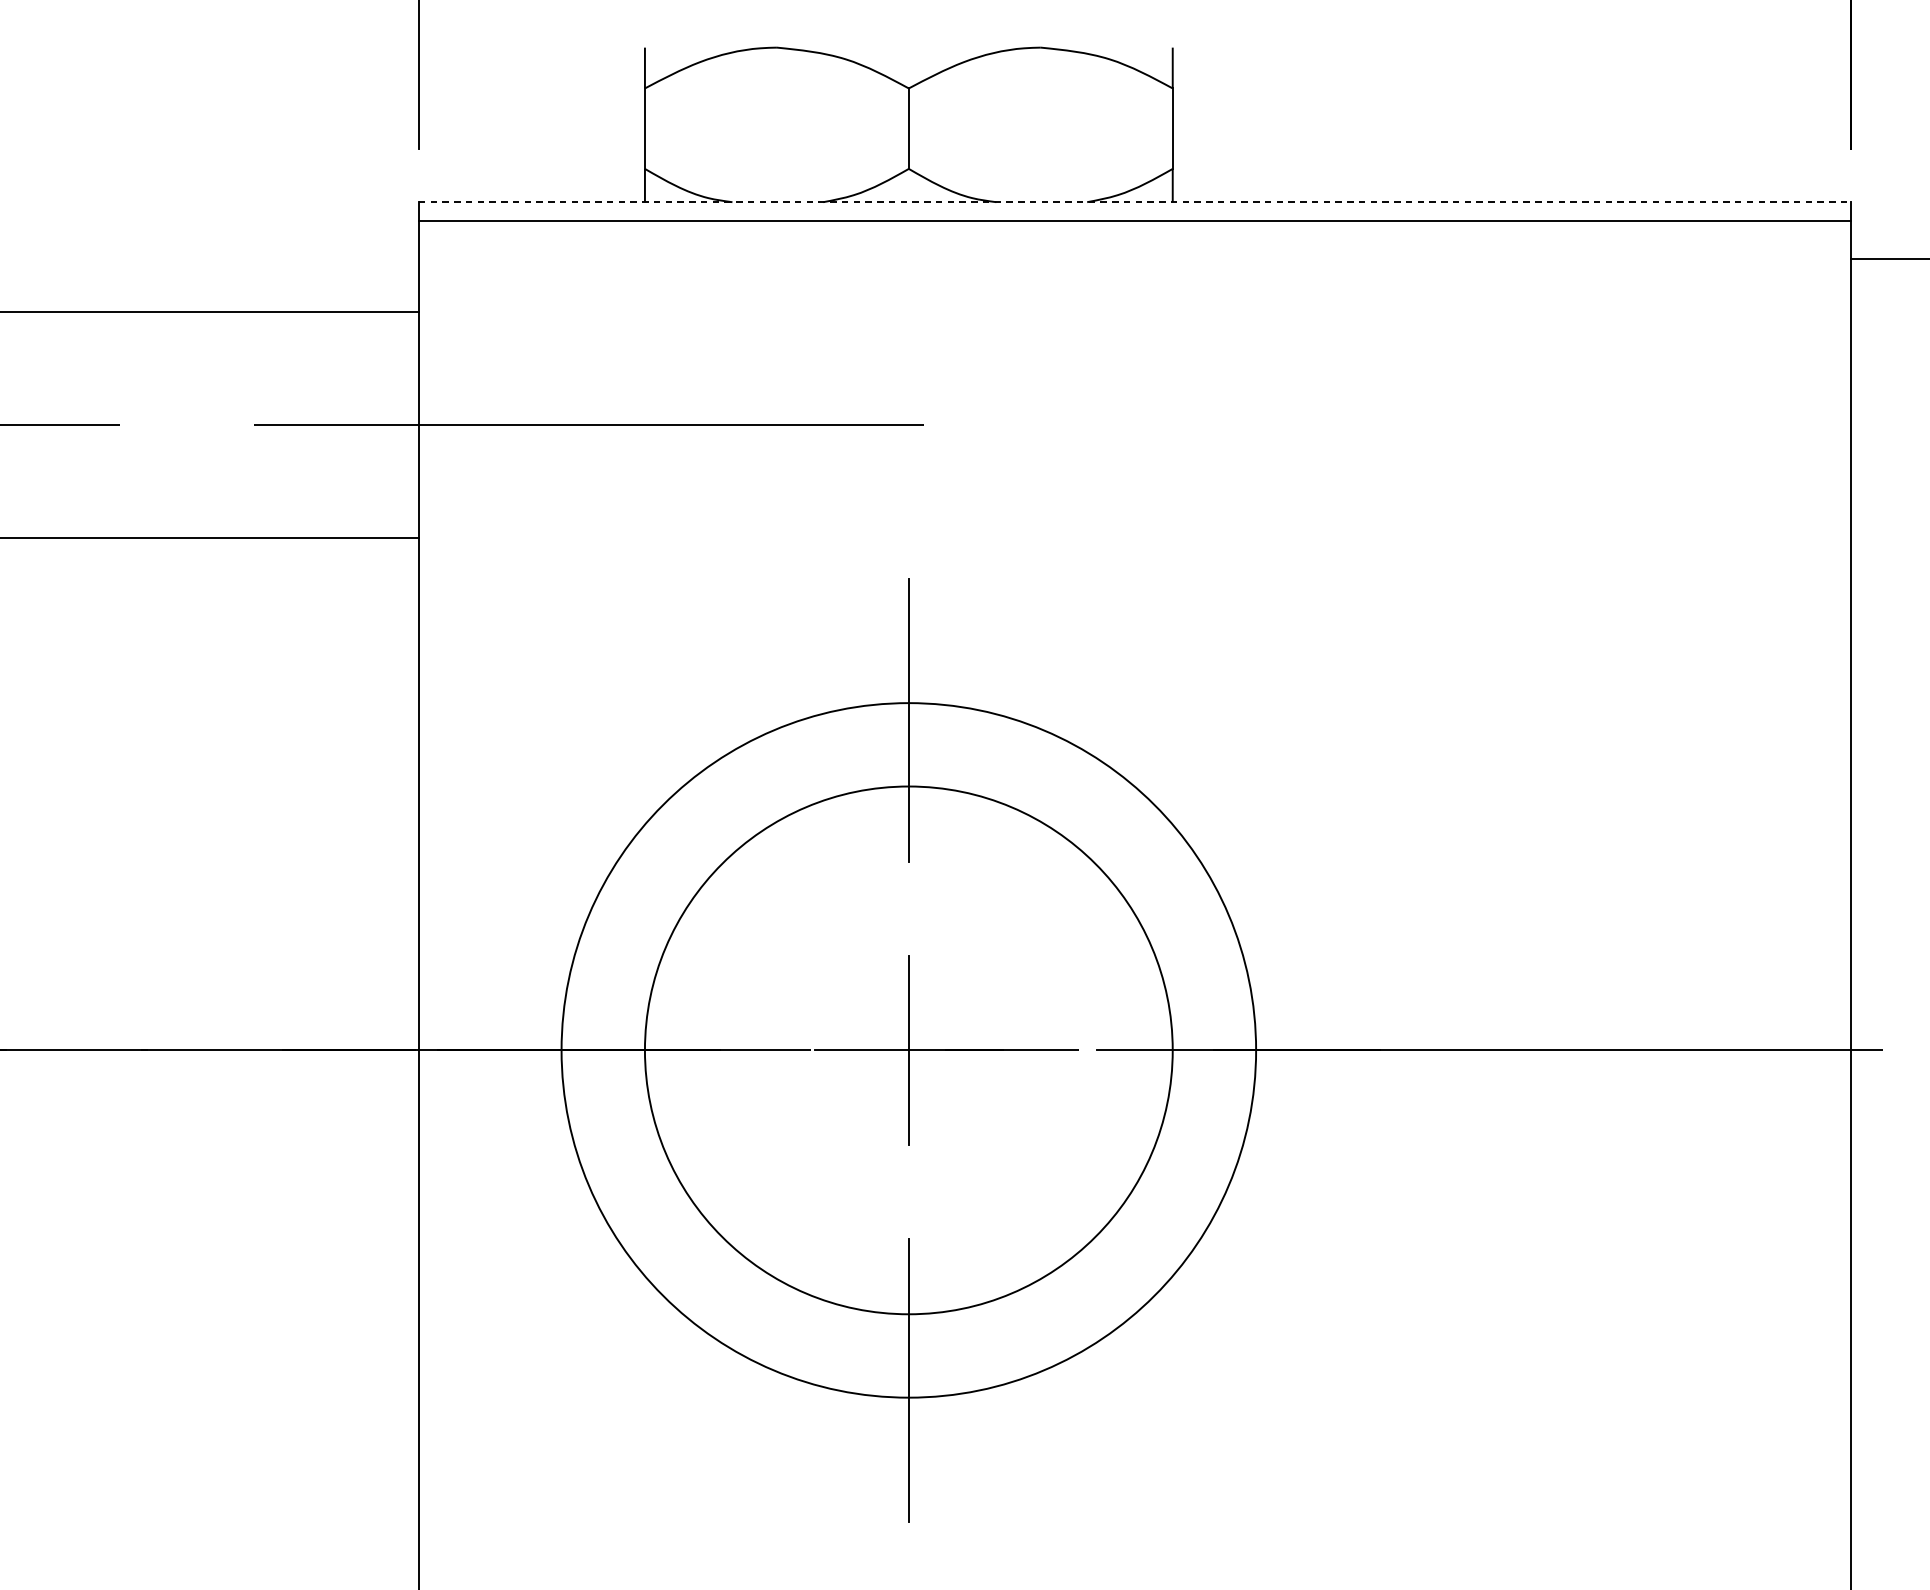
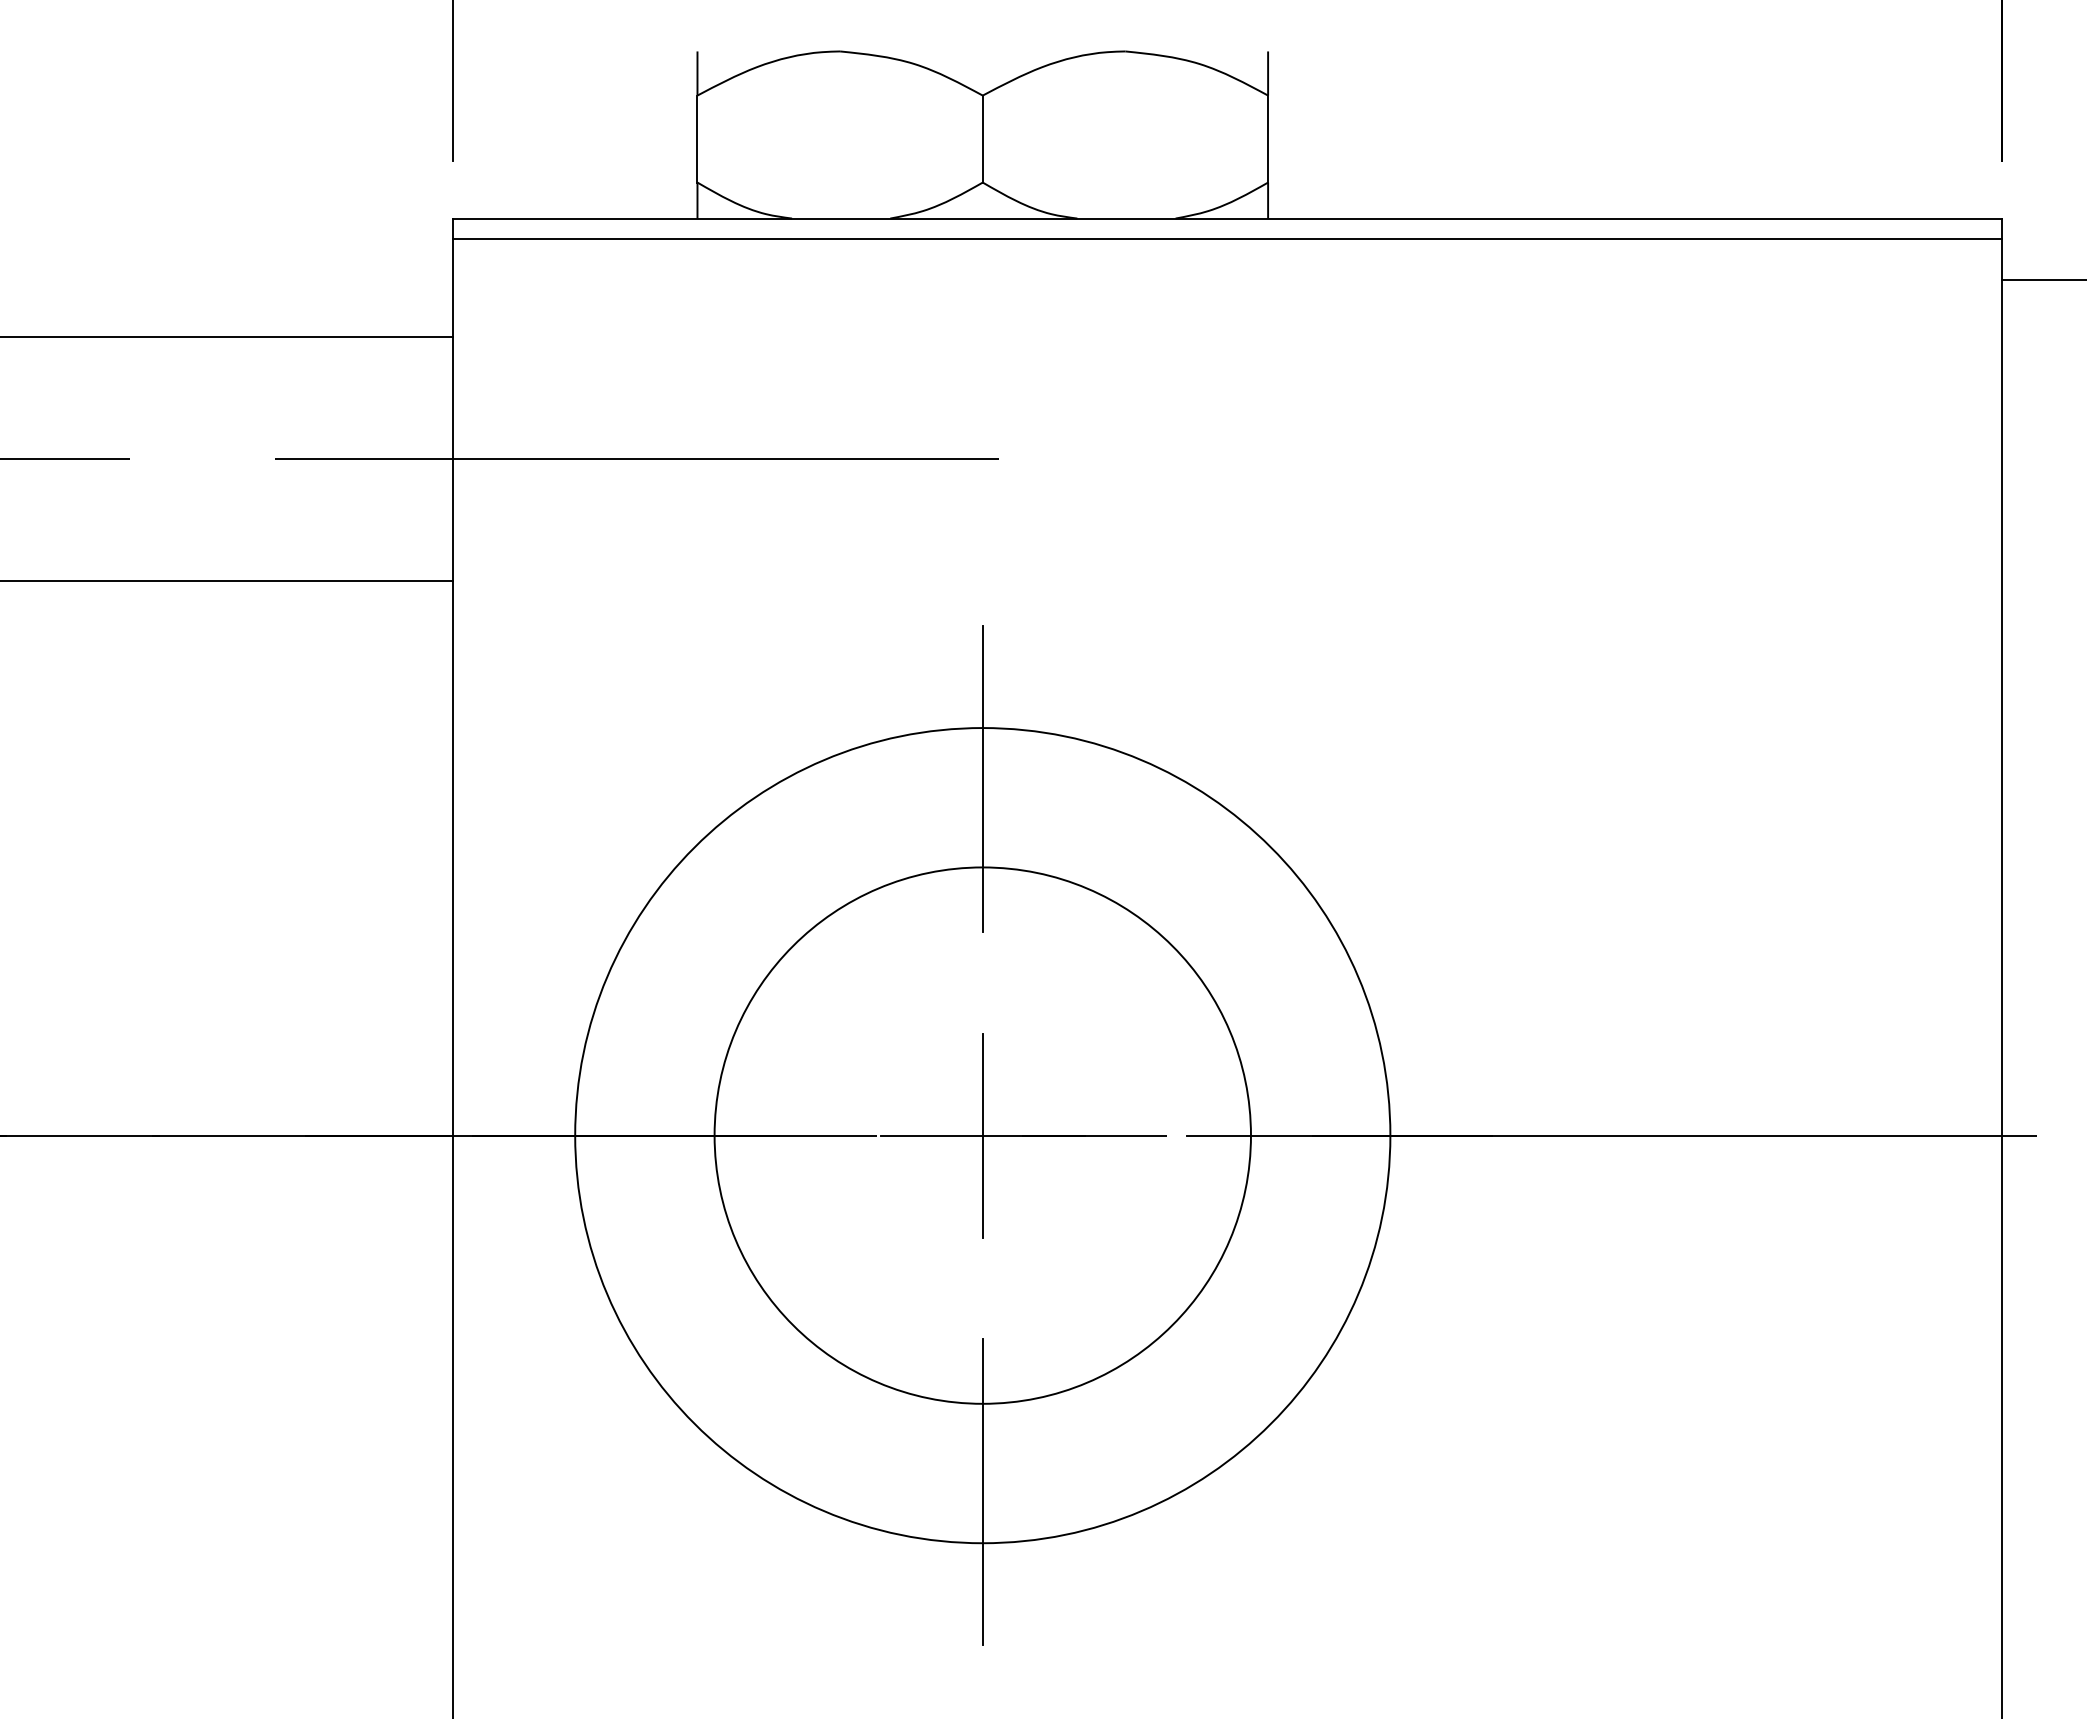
line: (1135, 202) -> (1227, 218), dashed -> solid
circle: (908, 1050) -> (982, 1135), size x0.71
circle: (908, 1050) -> (982, 1135), size x1.43

